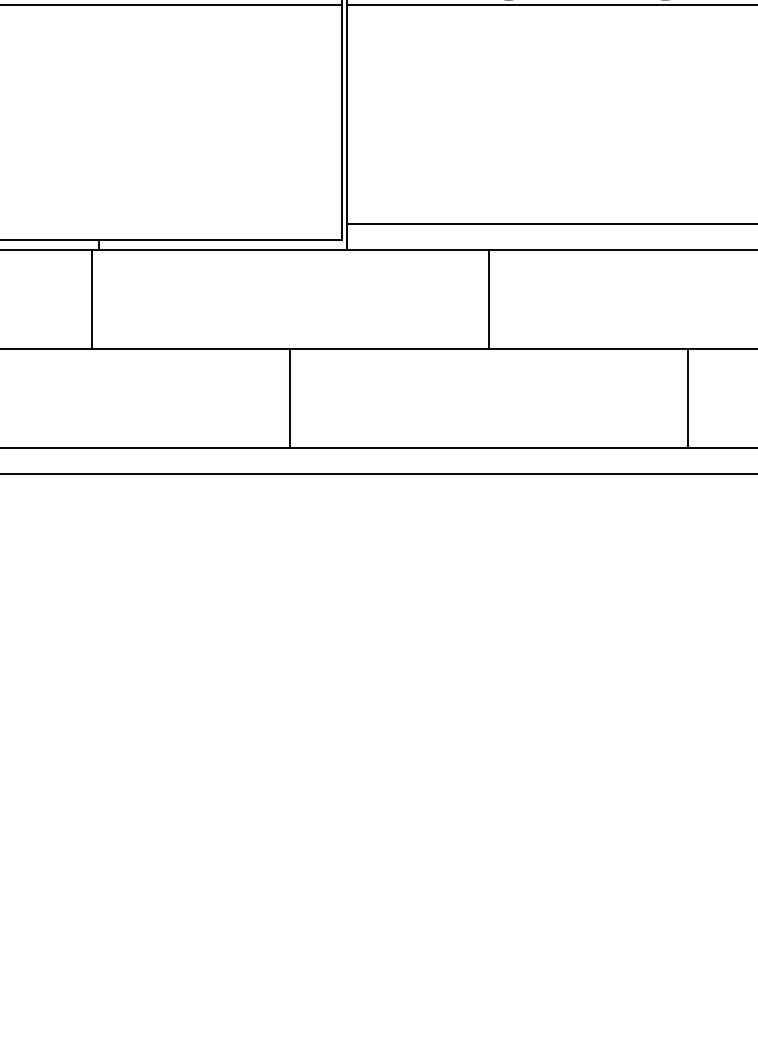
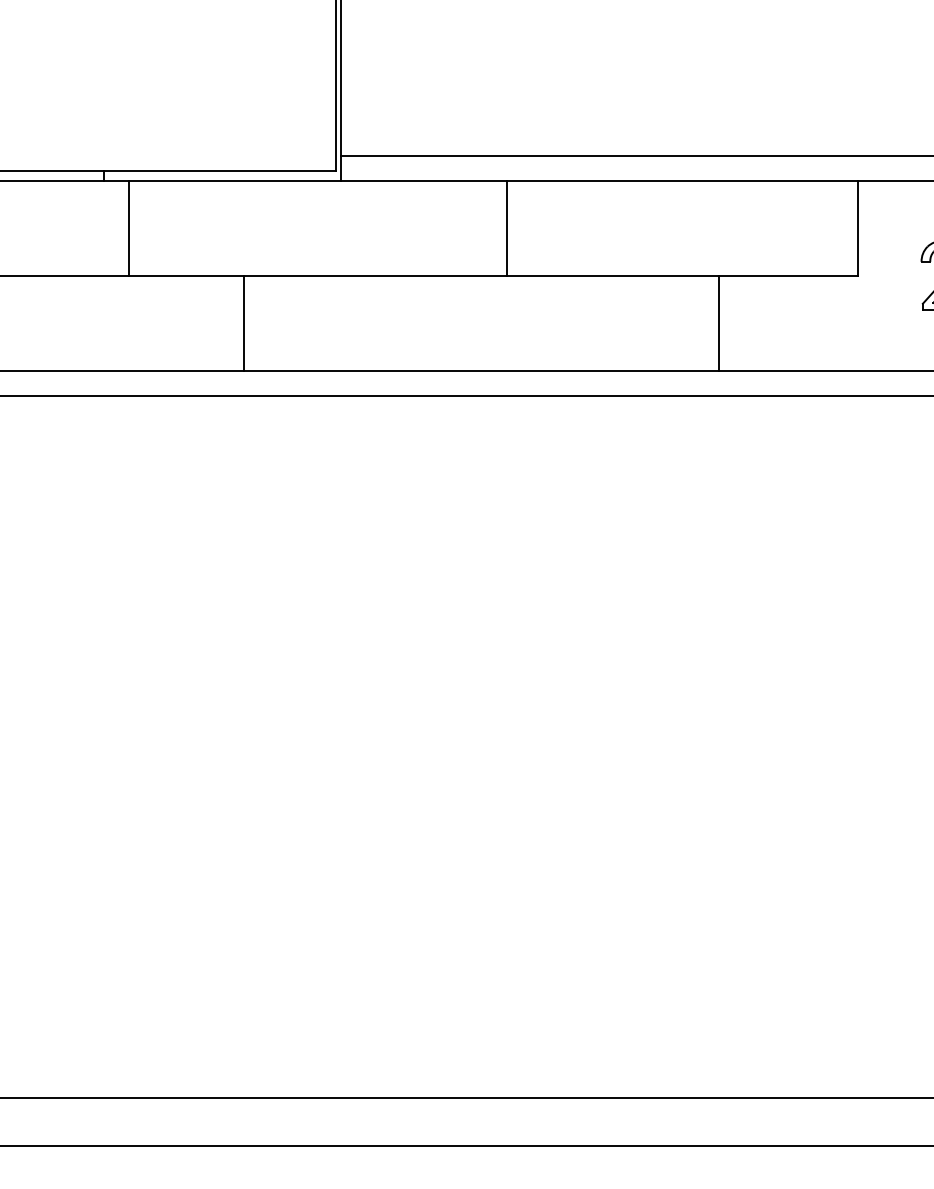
line: (91, 298) -> (129, 227), moved
line: (489, 298) -> (507, 227), moved
line: (290, 397) -> (243, 322), moved
line: (688, 397) -> (718, 322), moved

